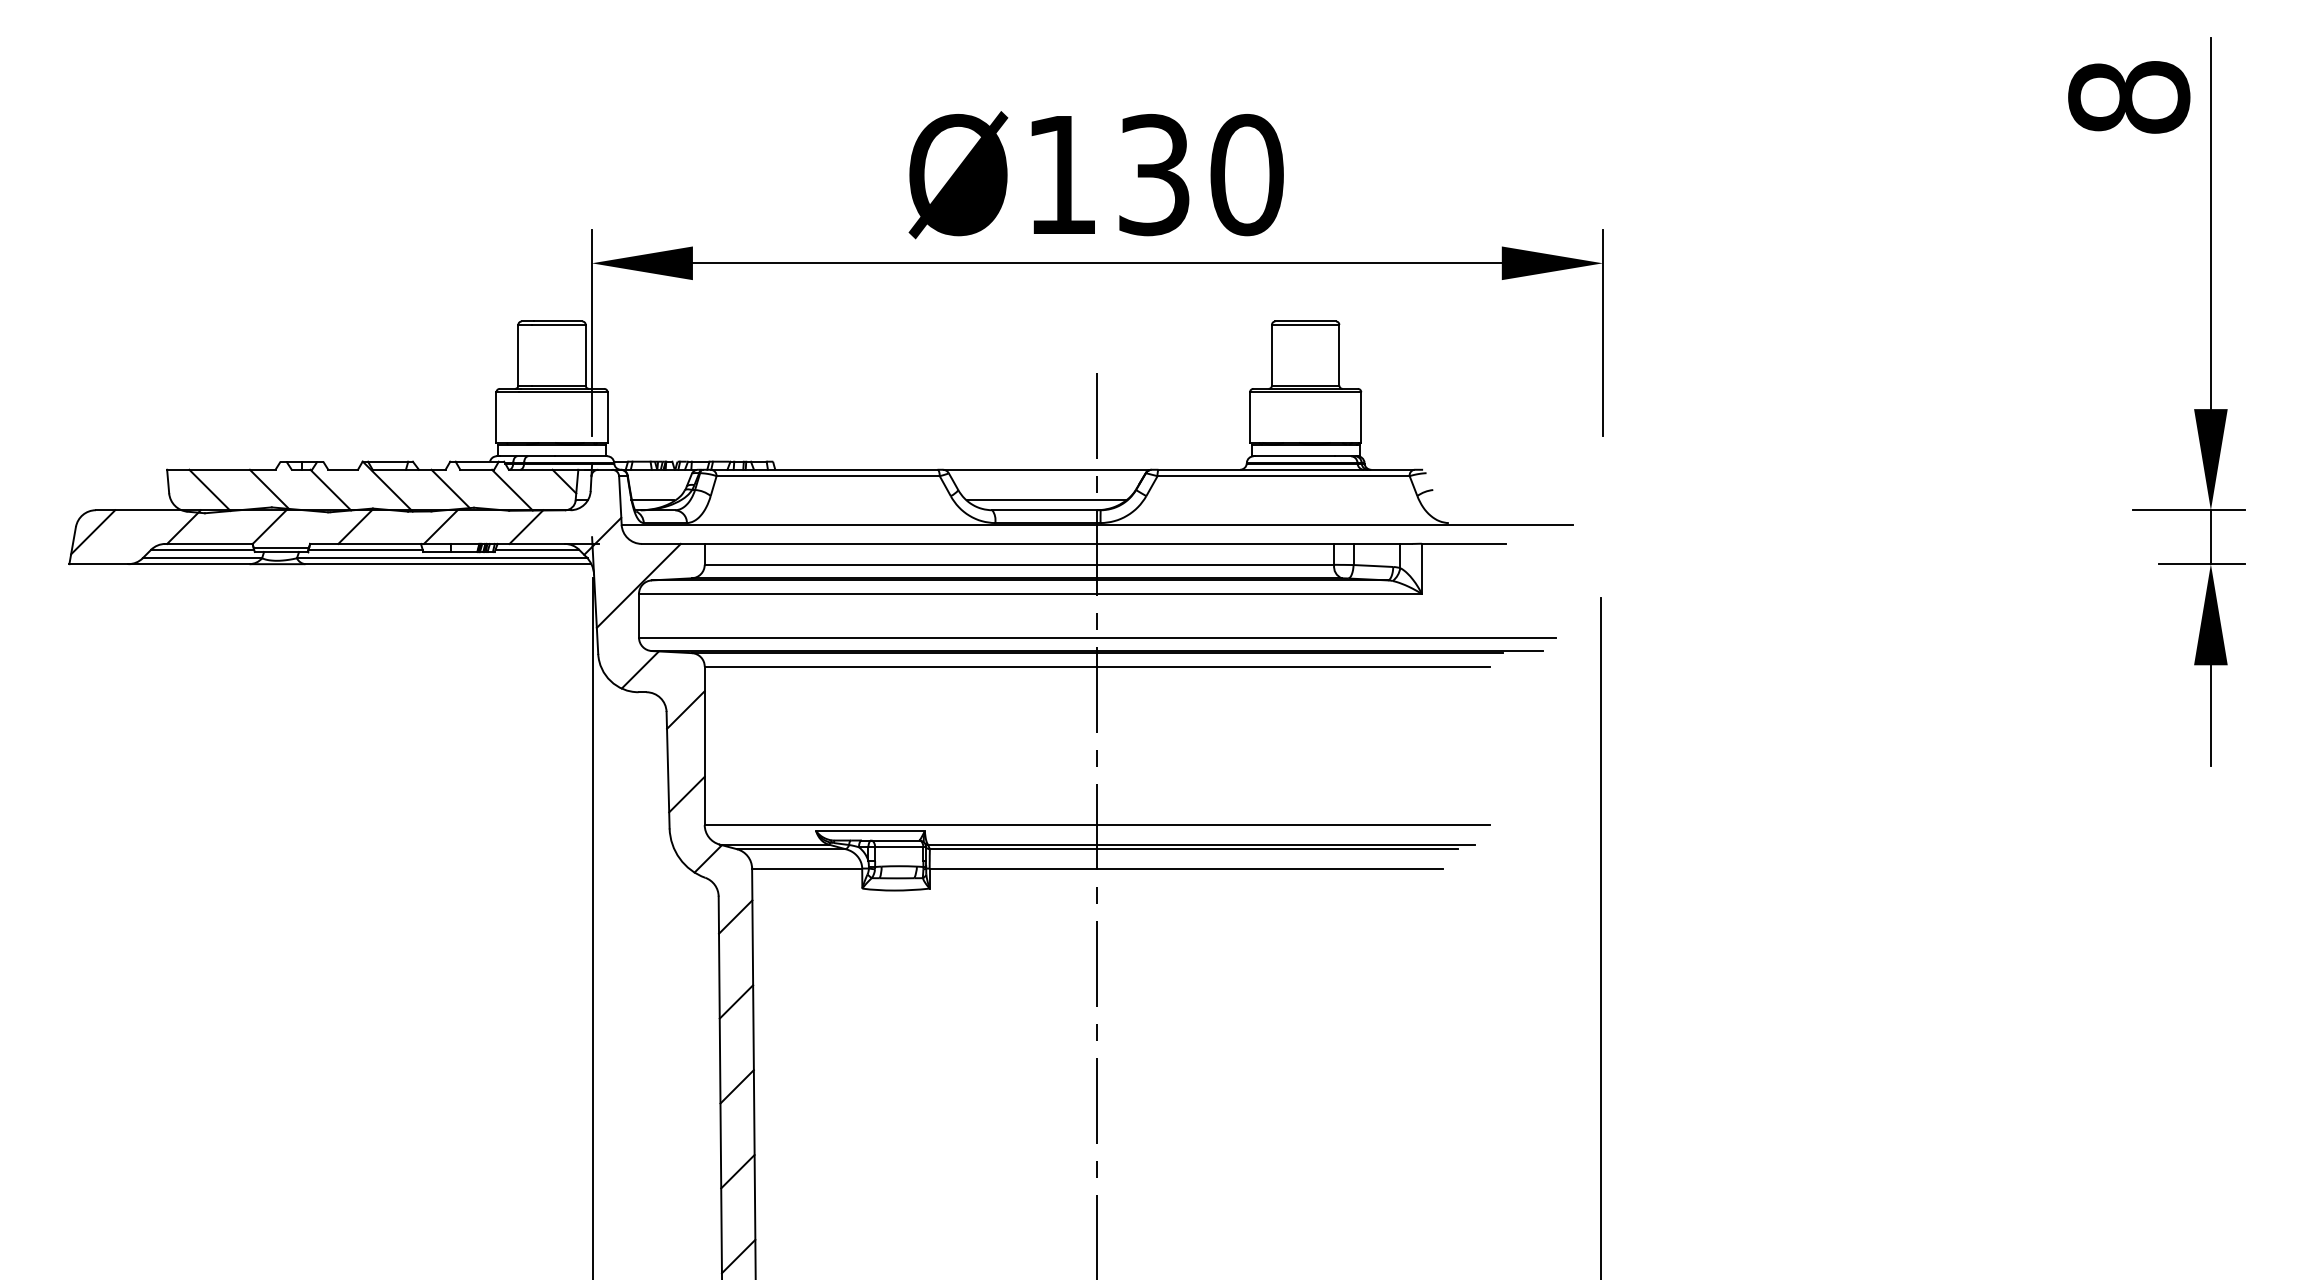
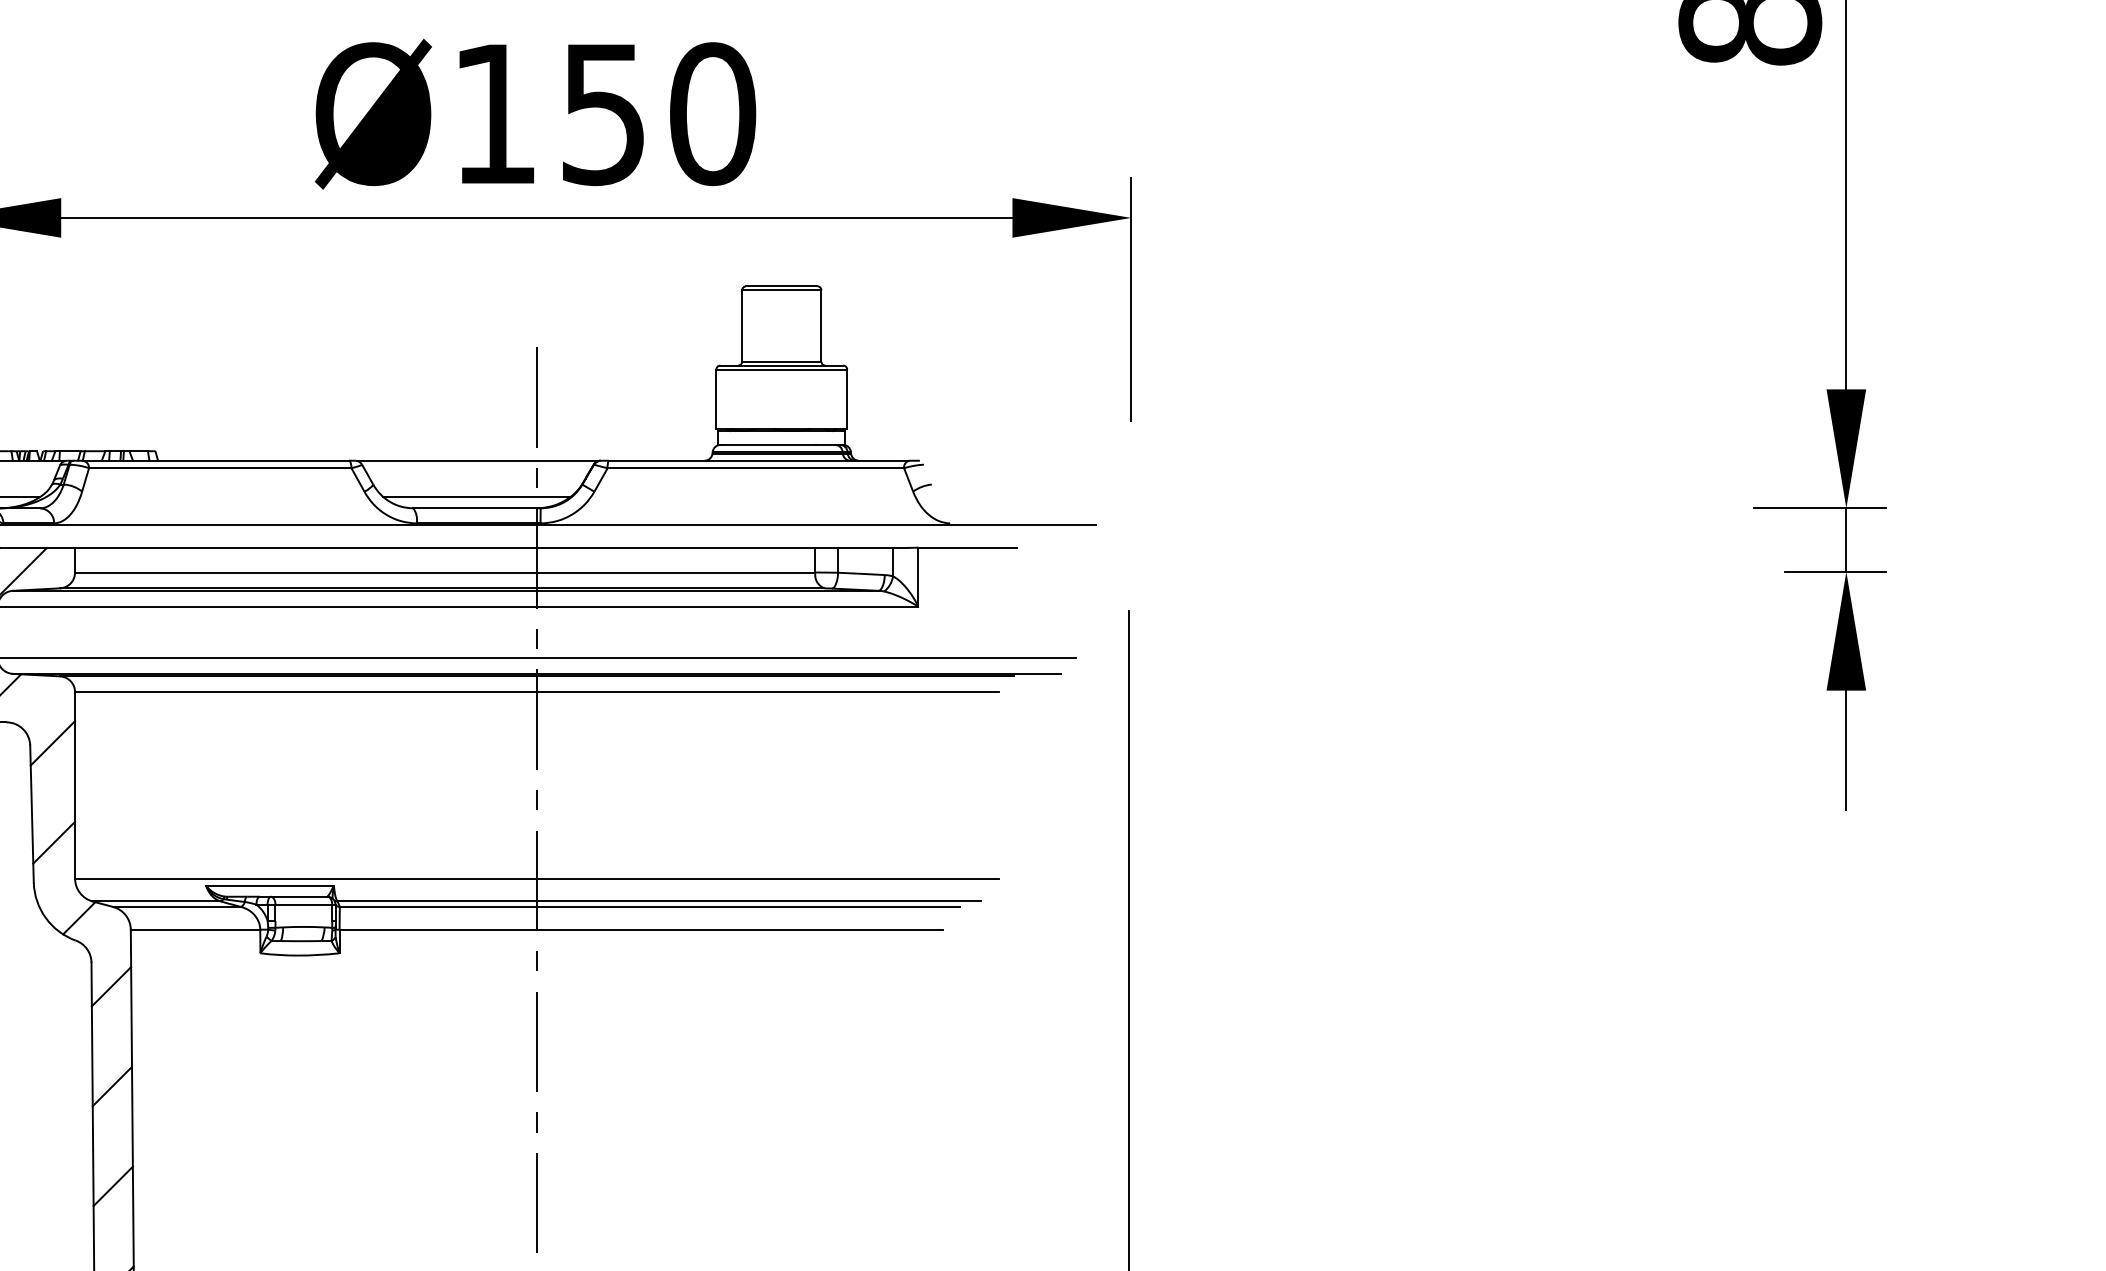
text: (1154, 174) -> (604, 113), Ø130 -> Ø150

